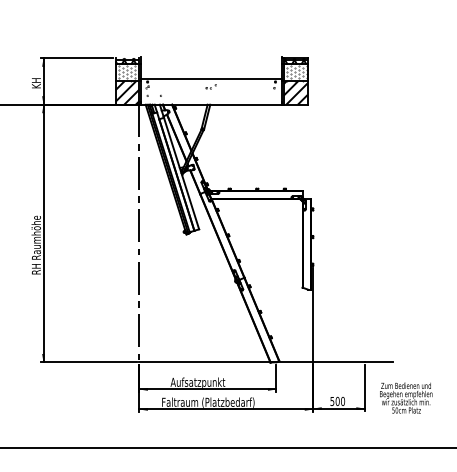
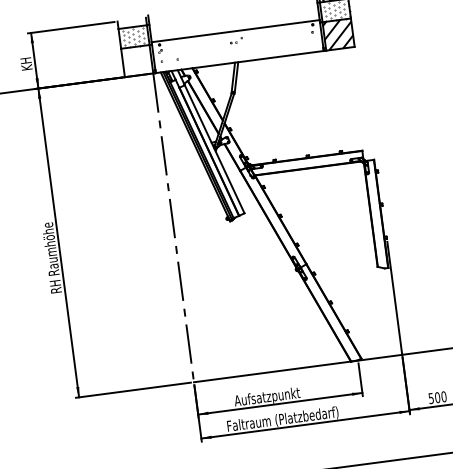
hatch: (127, 61) -> (132, 23), removed
hatch: (127, 92) -> (137, 60), removed

